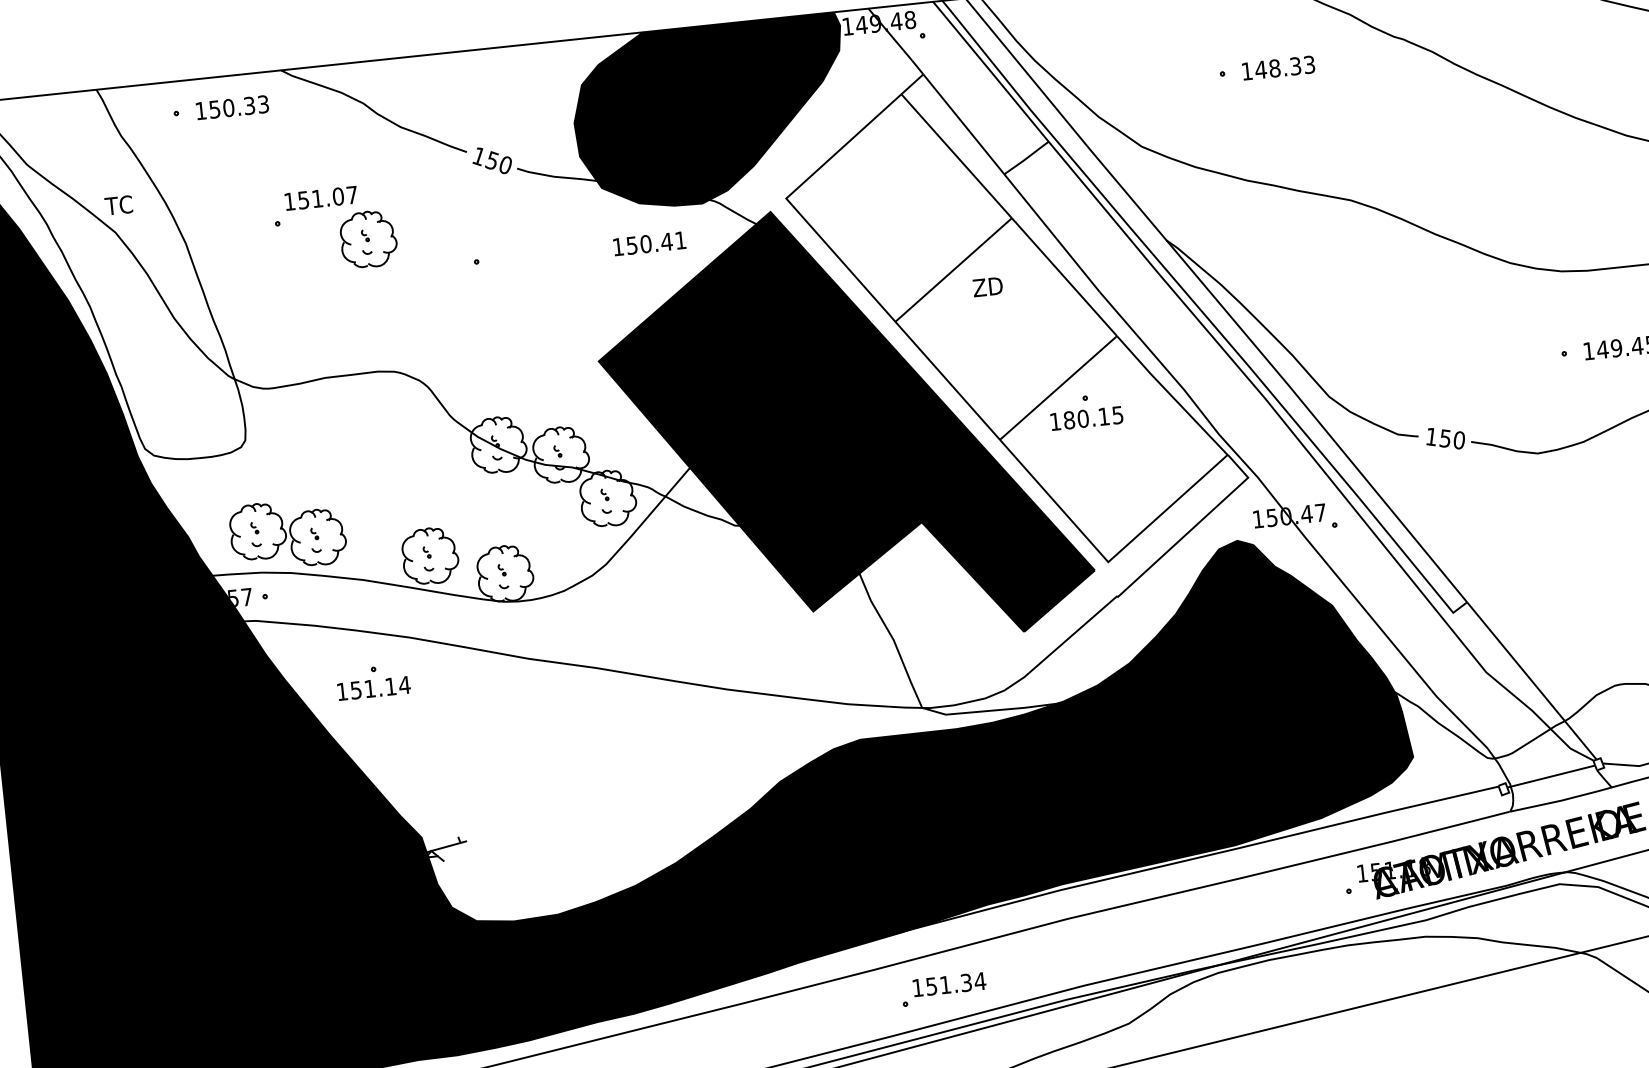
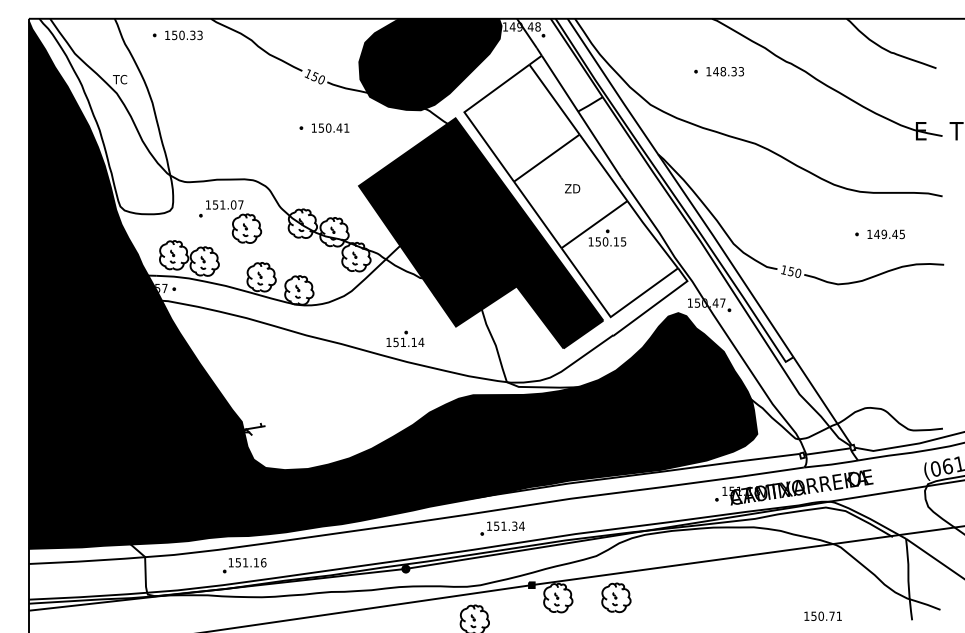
part: (335, 228) -> (230, 221), moved
text: (649, 242) -> (330, 127), moved
text: (987, 286) -> (572, 188), moved
text: (1069, 419) -> (598, 241), 180.15 -> 150.15
part: (373, 680) -> (405, 338), moved

